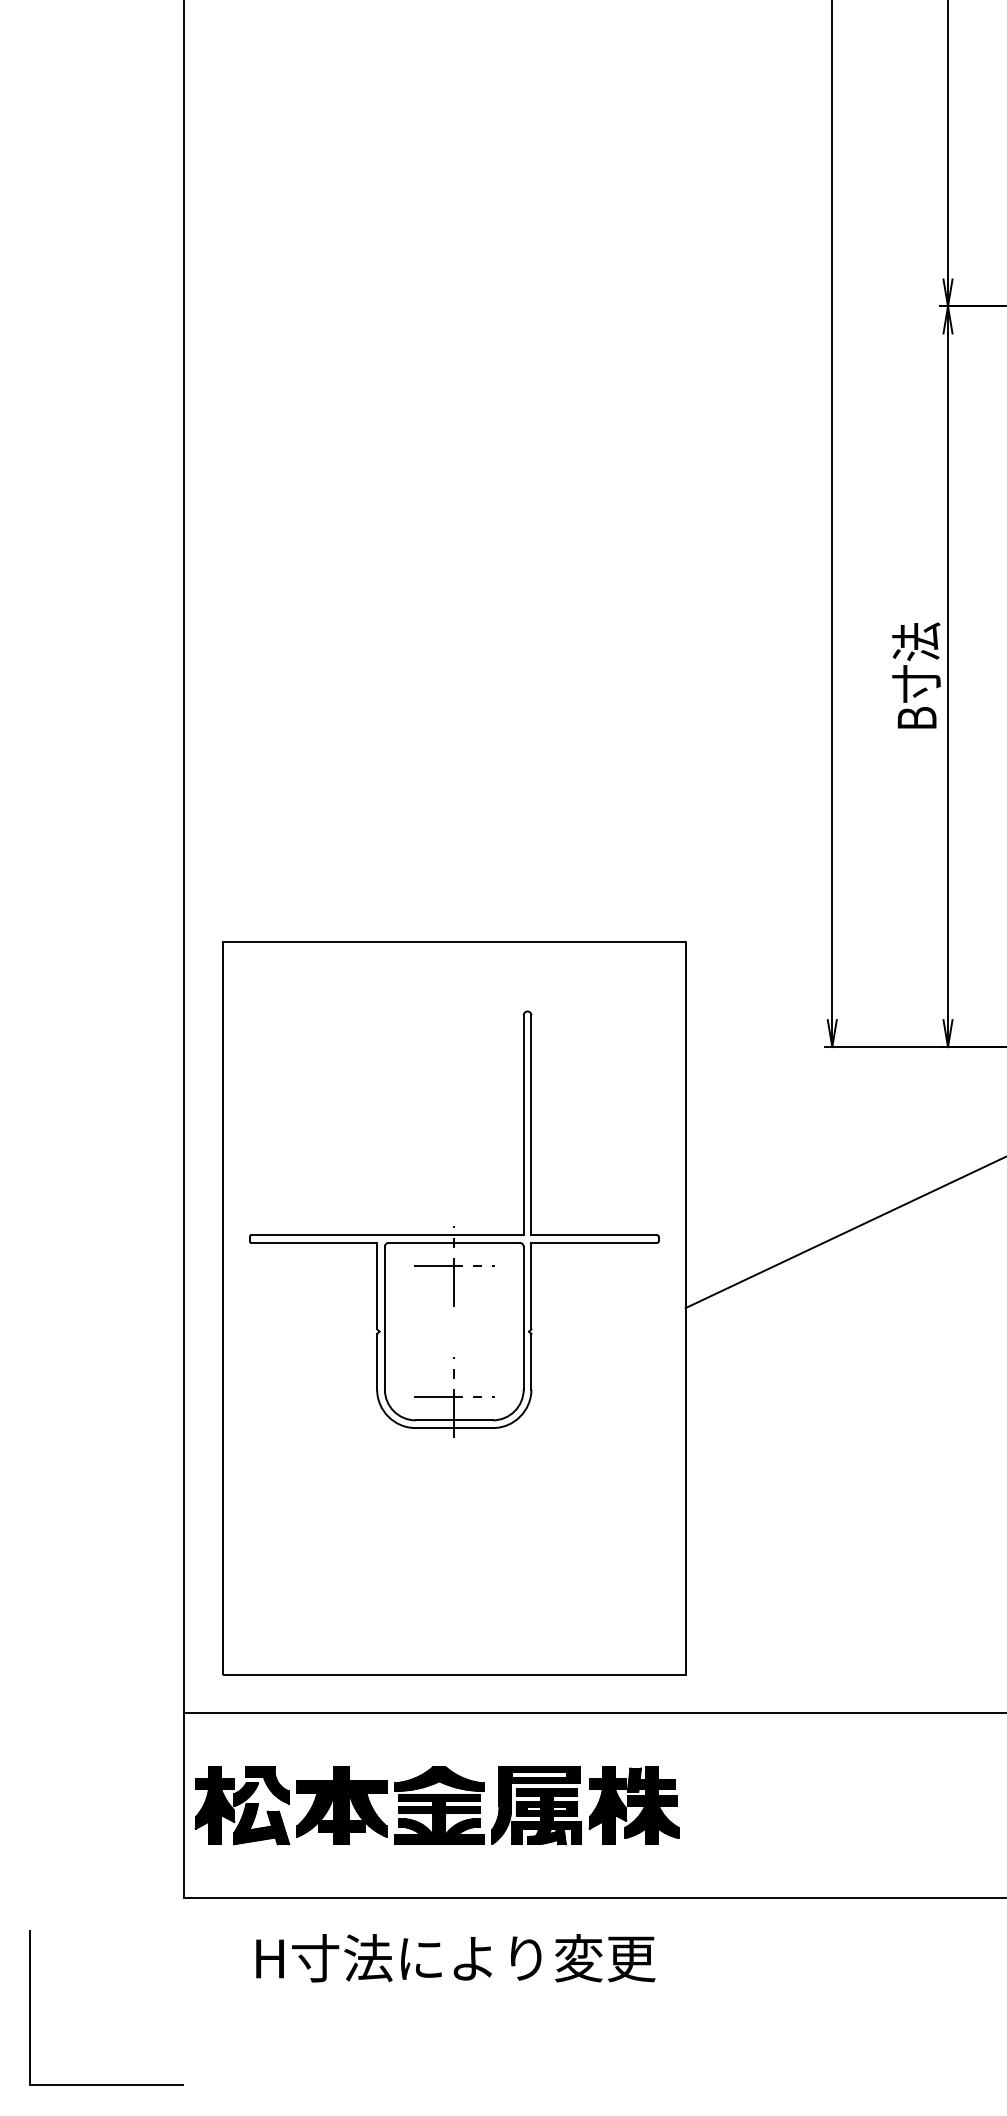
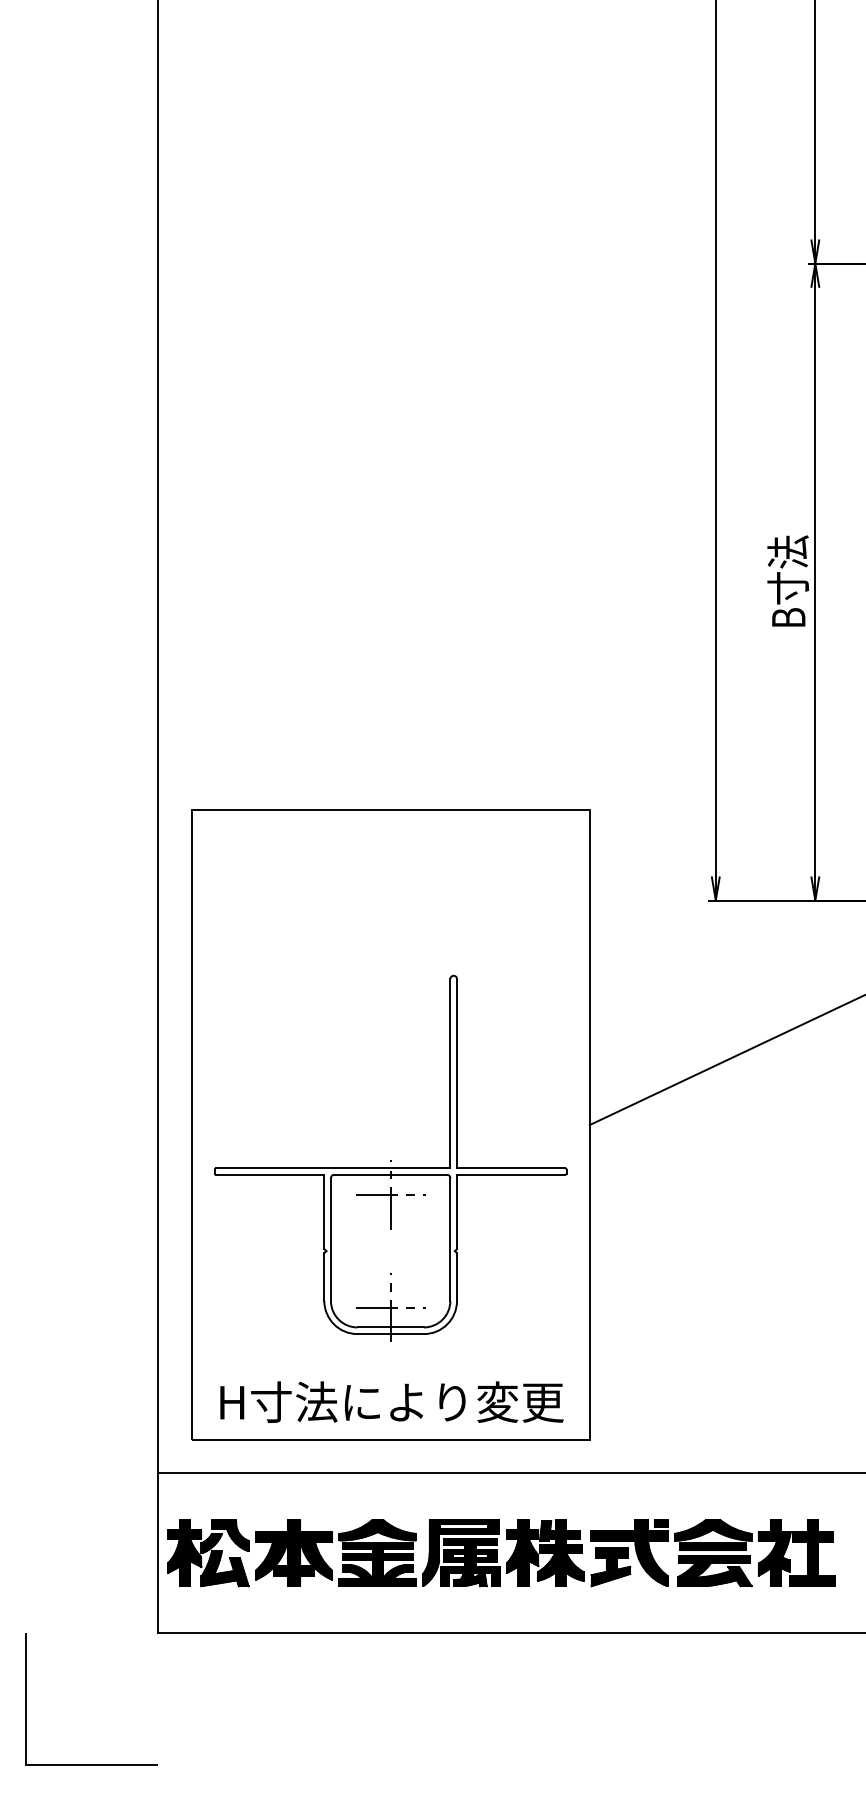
part: (454, 1223) -> (390, 1158), moved
part: (828, 1805) -> (712, 1552), added
text: (455, 1958) -> (391, 1402), moved
line: (30, 2007) -> (26, 1699), moved

